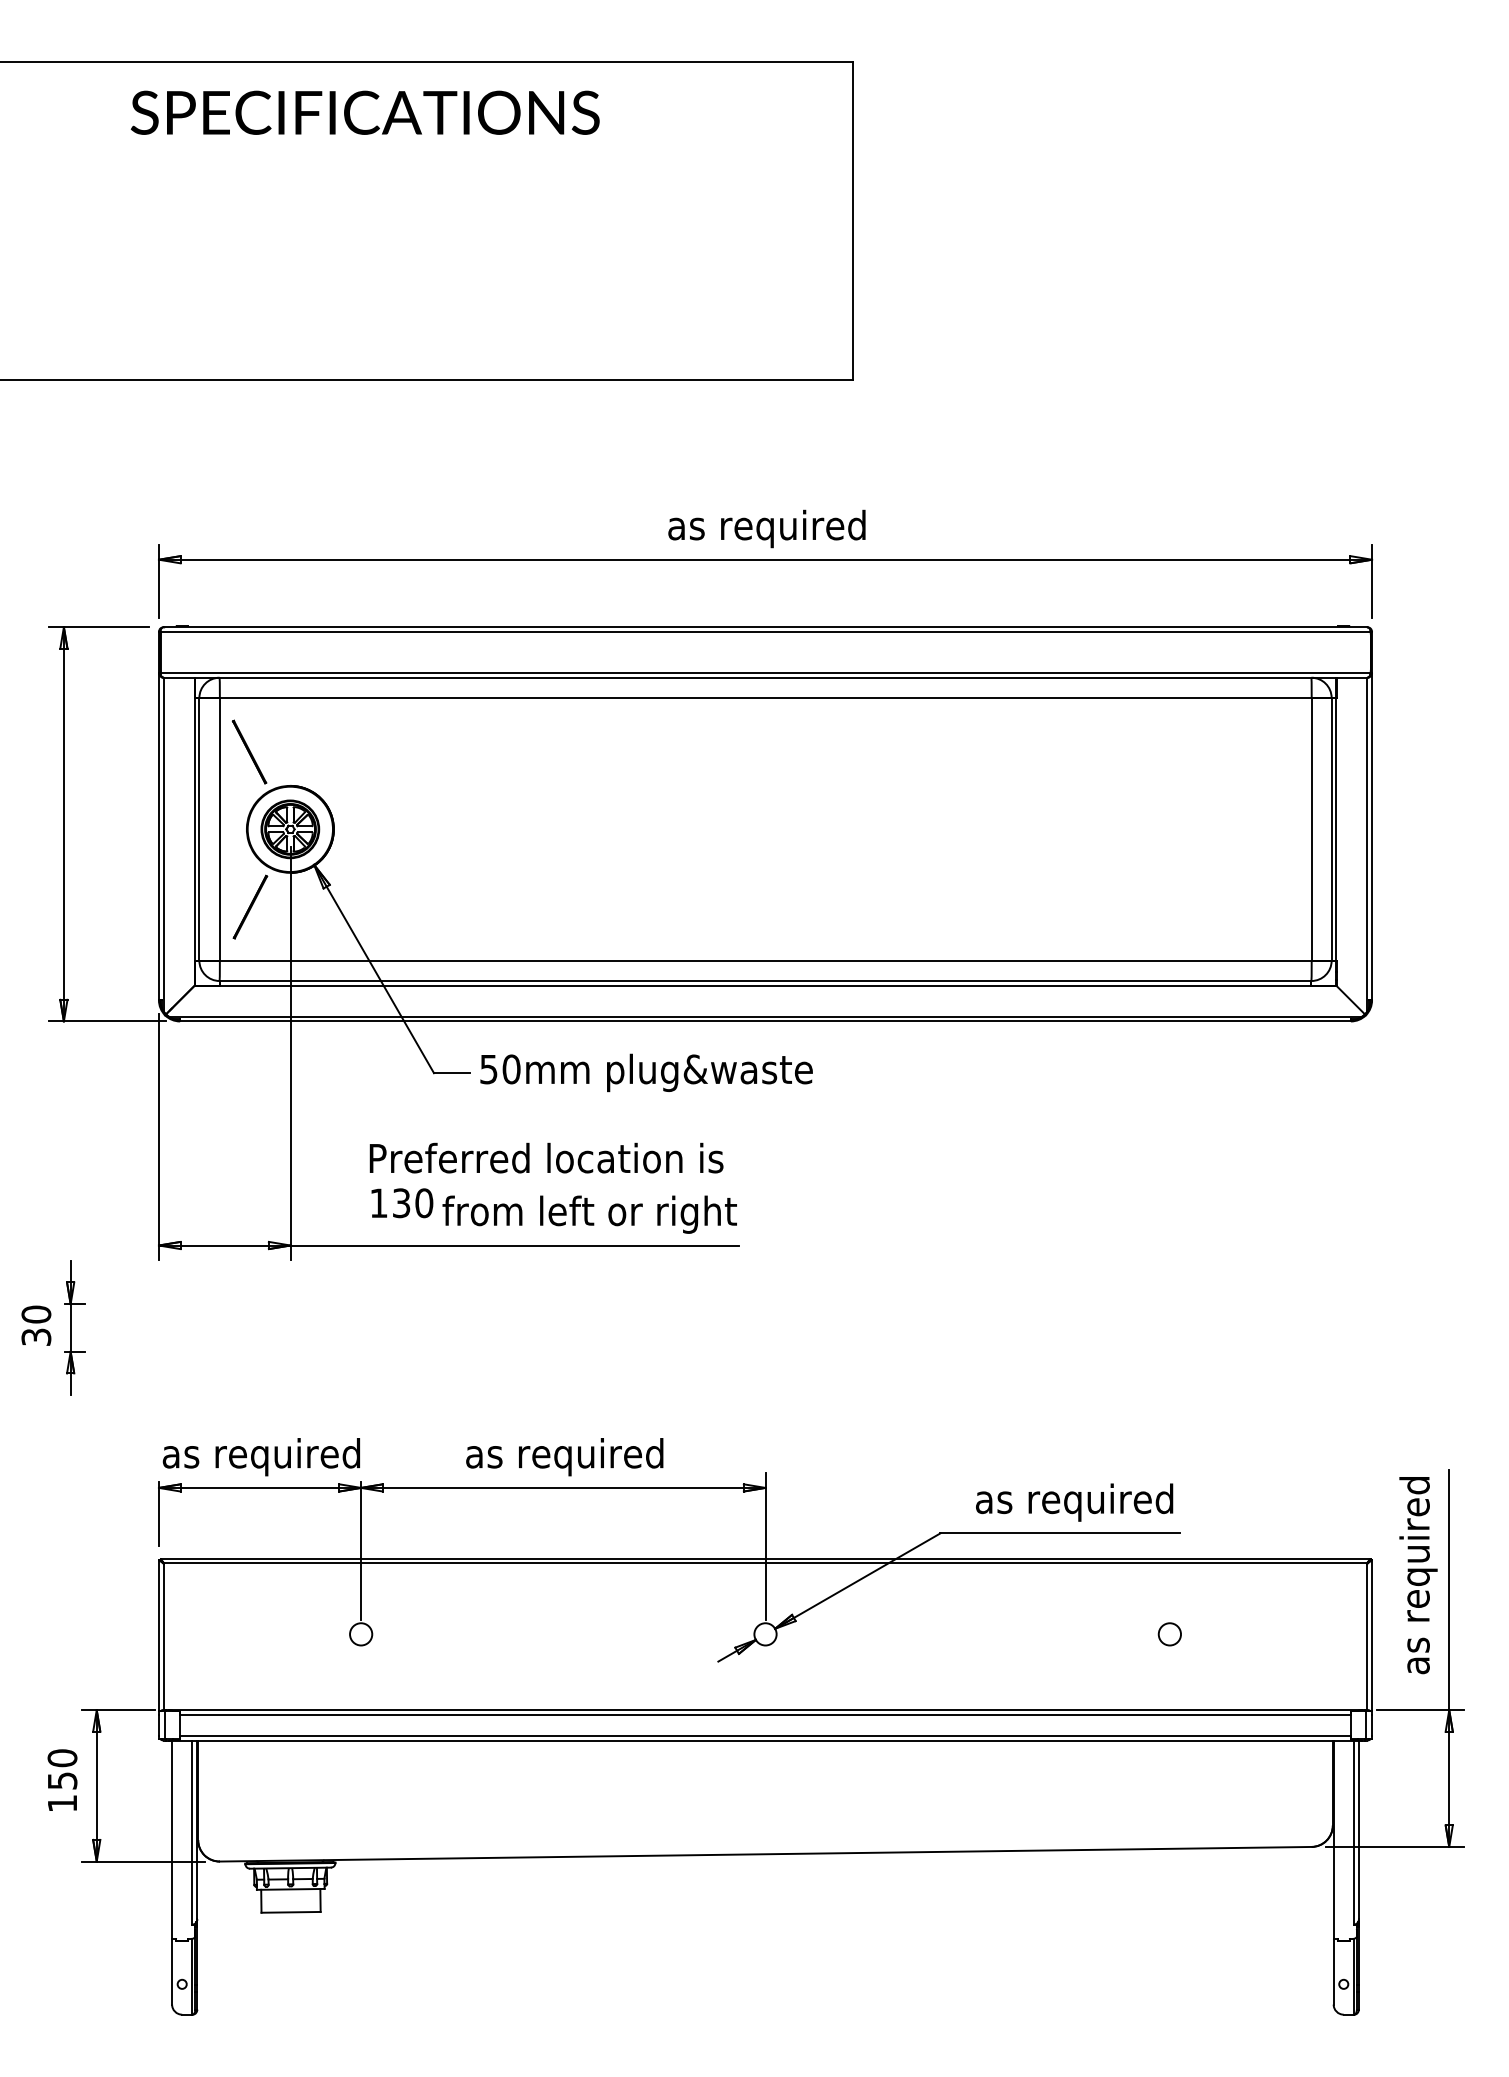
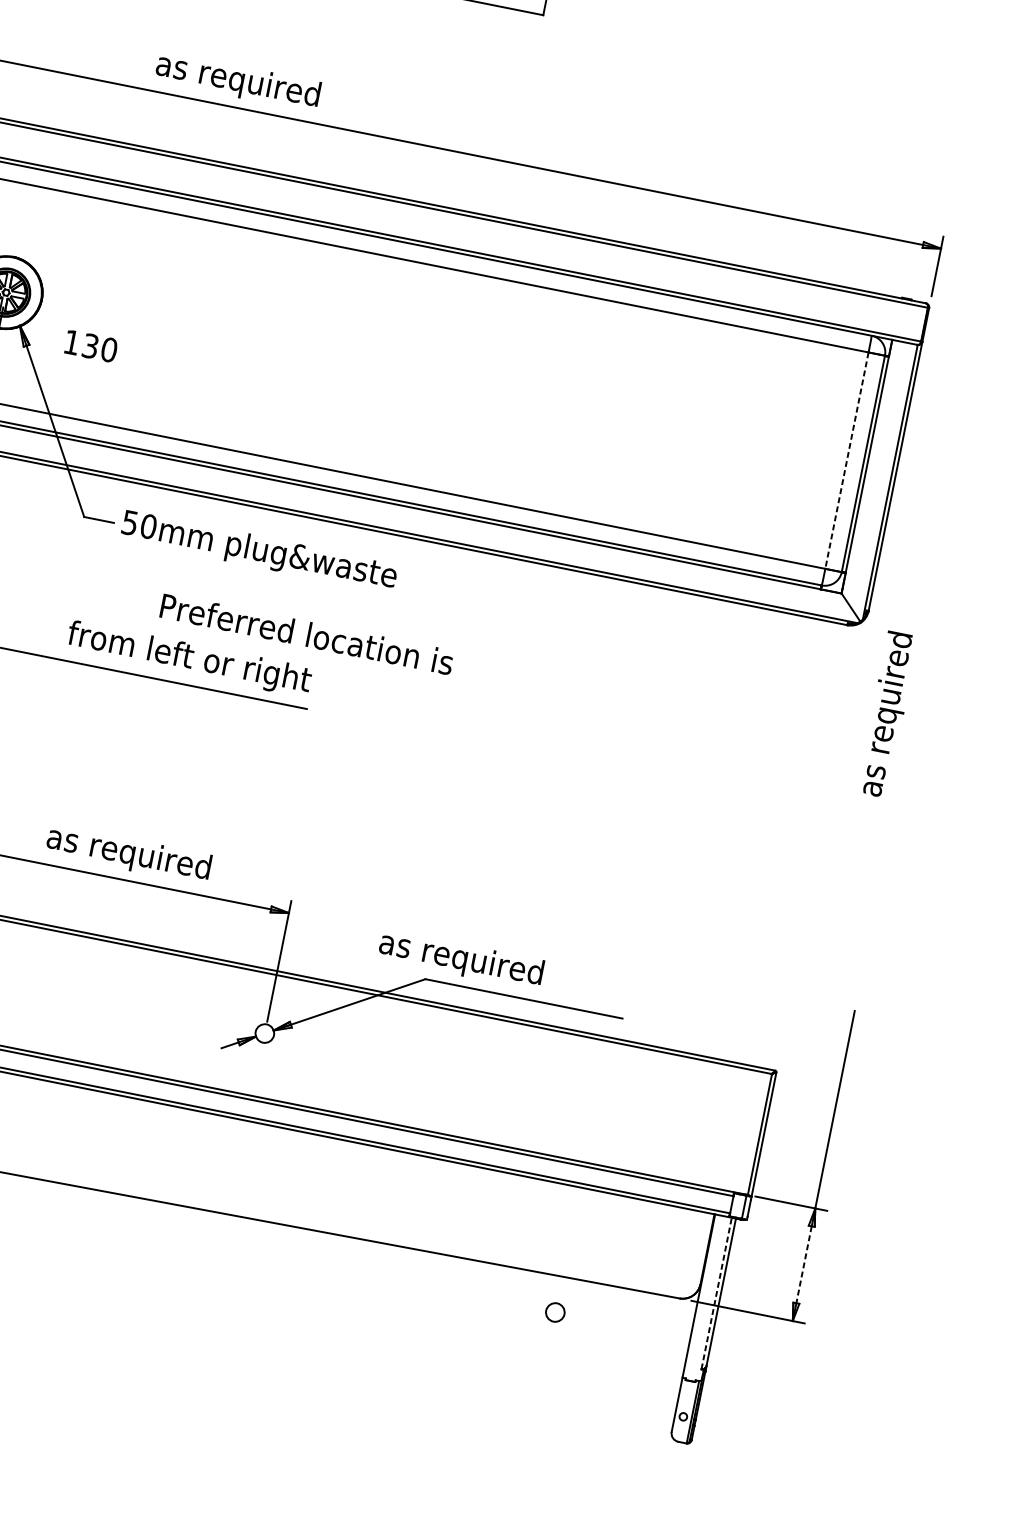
text: (766, 528) -> (237, 81), moved
line: (1311, 829) -> (846, 460), solid -> dashed
text: (546, 1157) -> (307, 633), moved
text: (402, 1203) -> (91, 346), moved
text: (1074, 1502) -> (461, 959), moved
text: (1418, 1575) -> (887, 714), moved
circle: (1169, 1634) -> (555, 1312), moved
line: (1449, 1778) -> (804, 1264), solid -> dashed
line: (1353, 1832) -> (716, 1293), solid -> dashed

